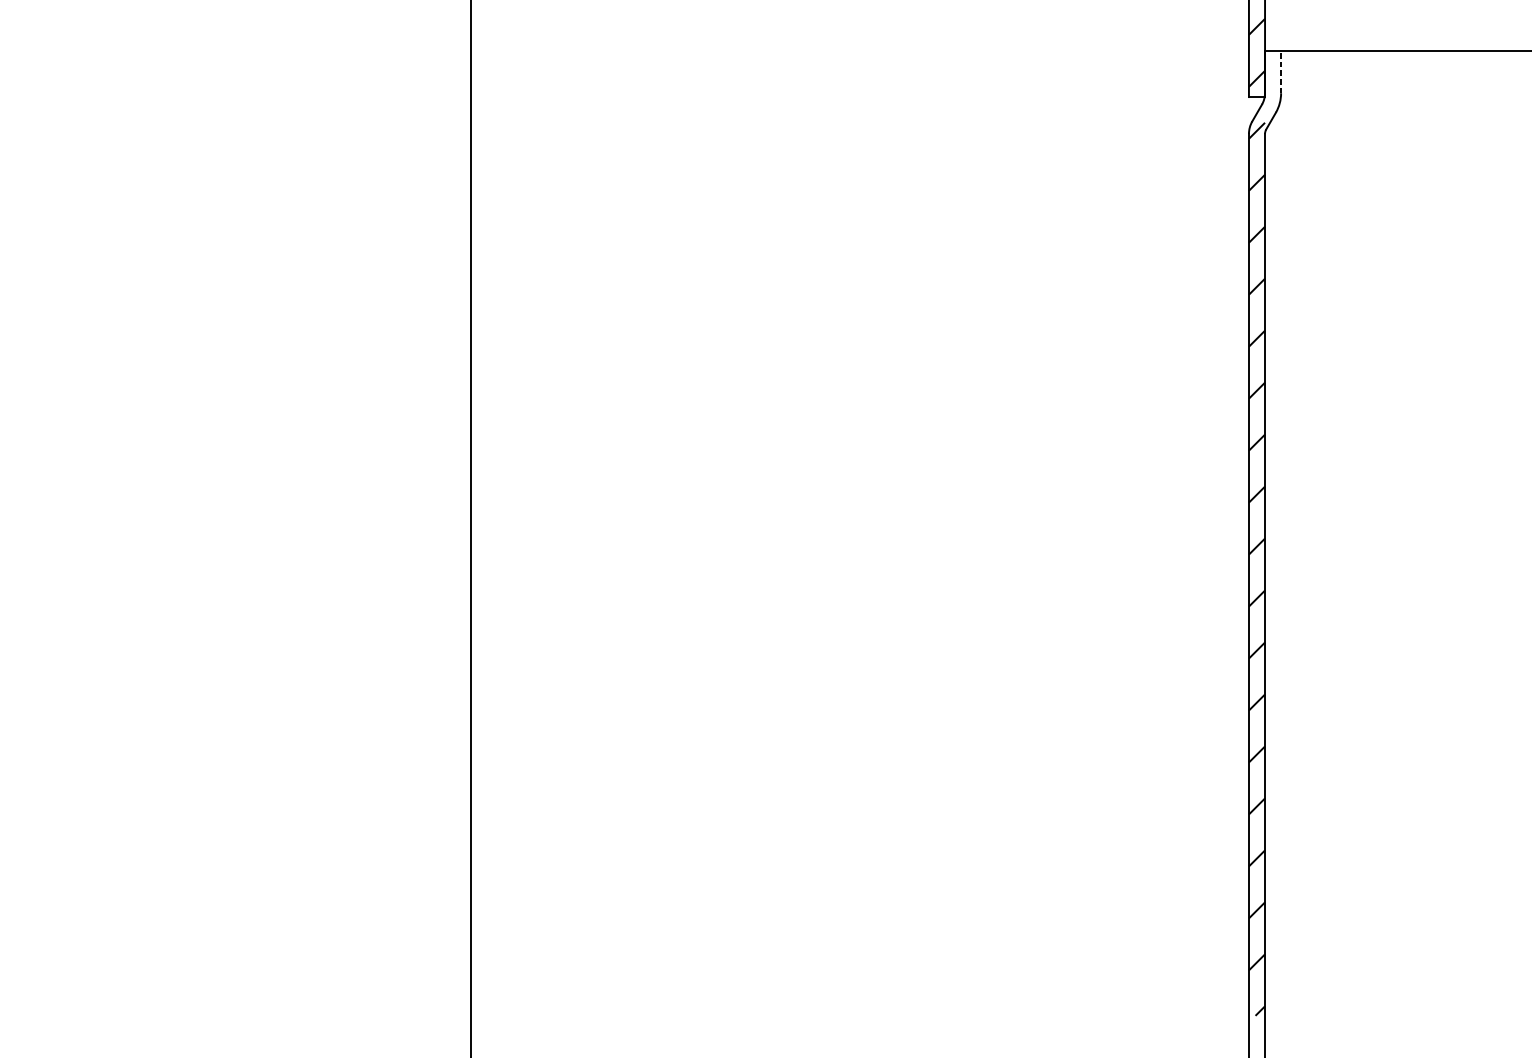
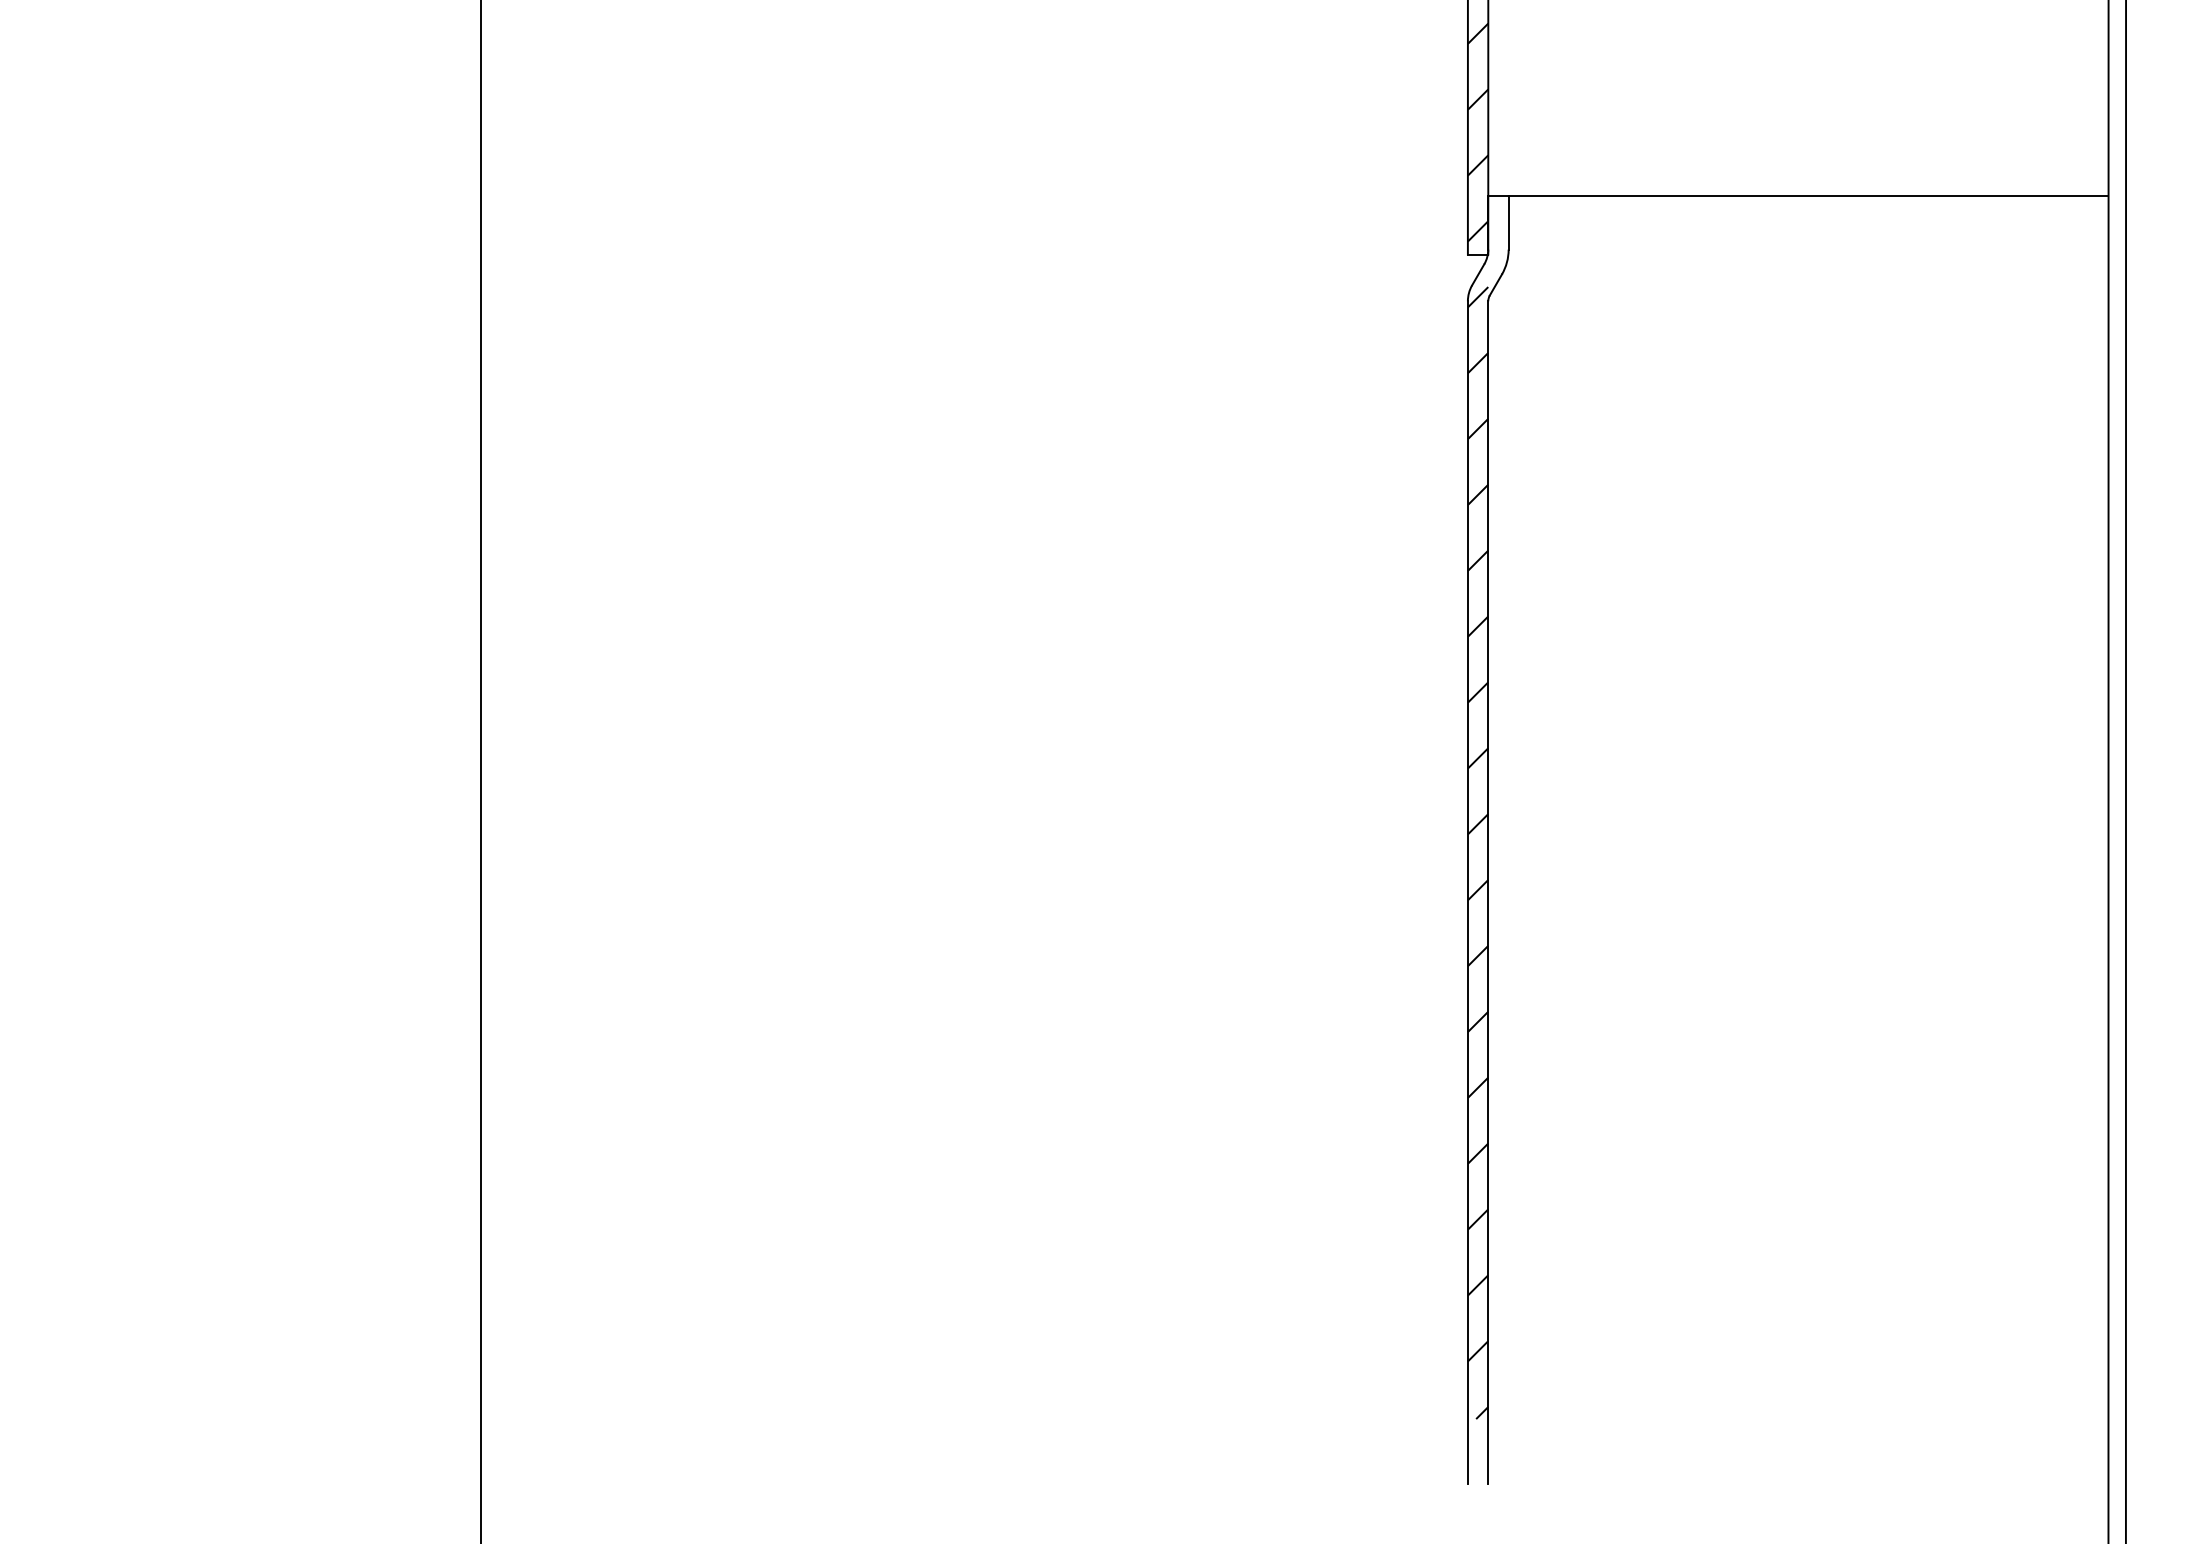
line: (1280, 71) -> (1508, 222), dashed -> solid

